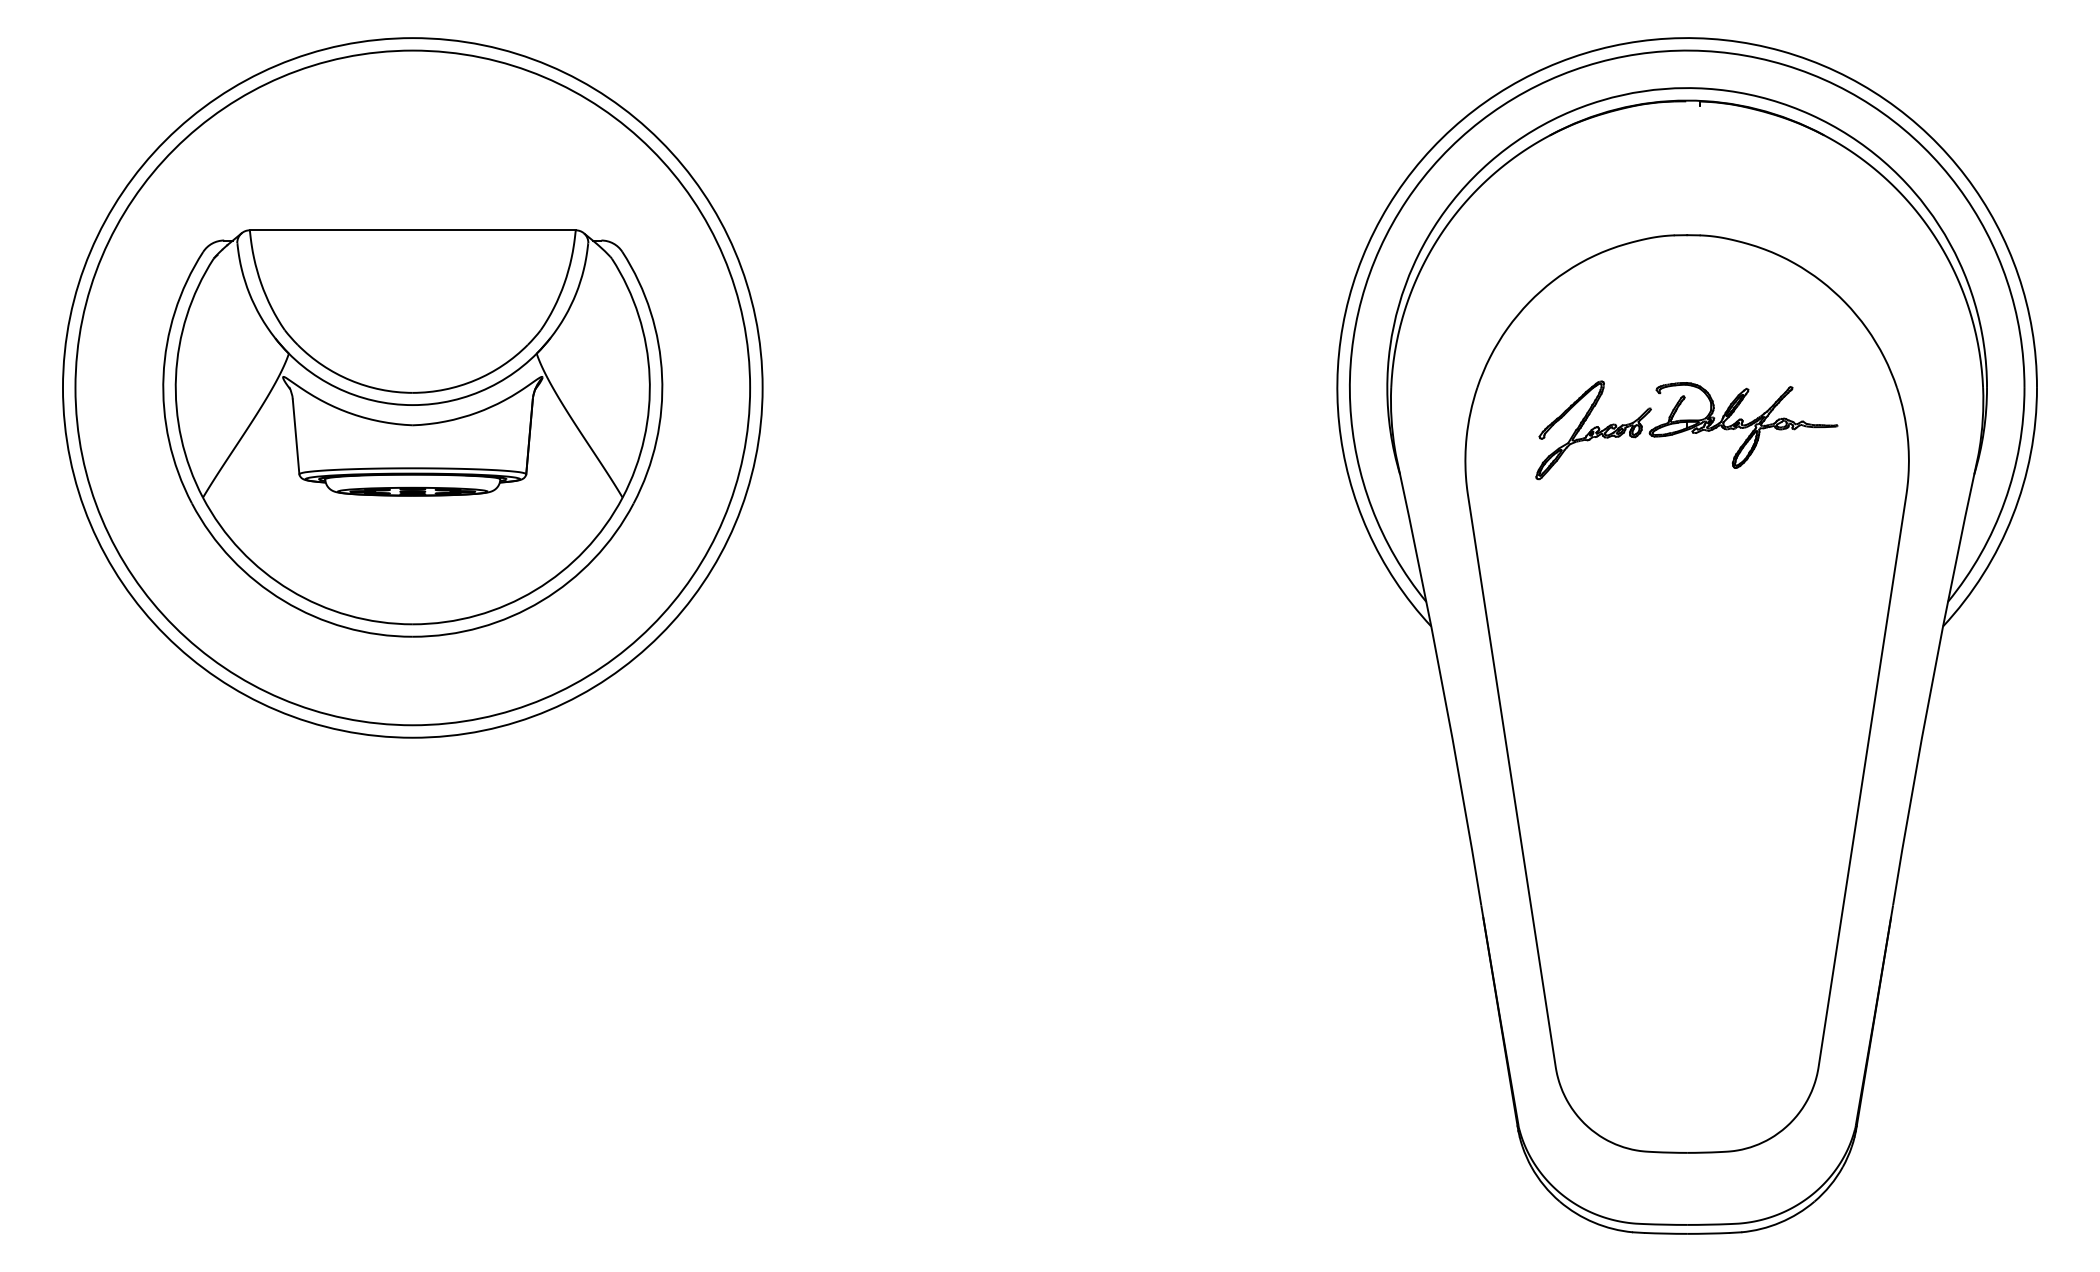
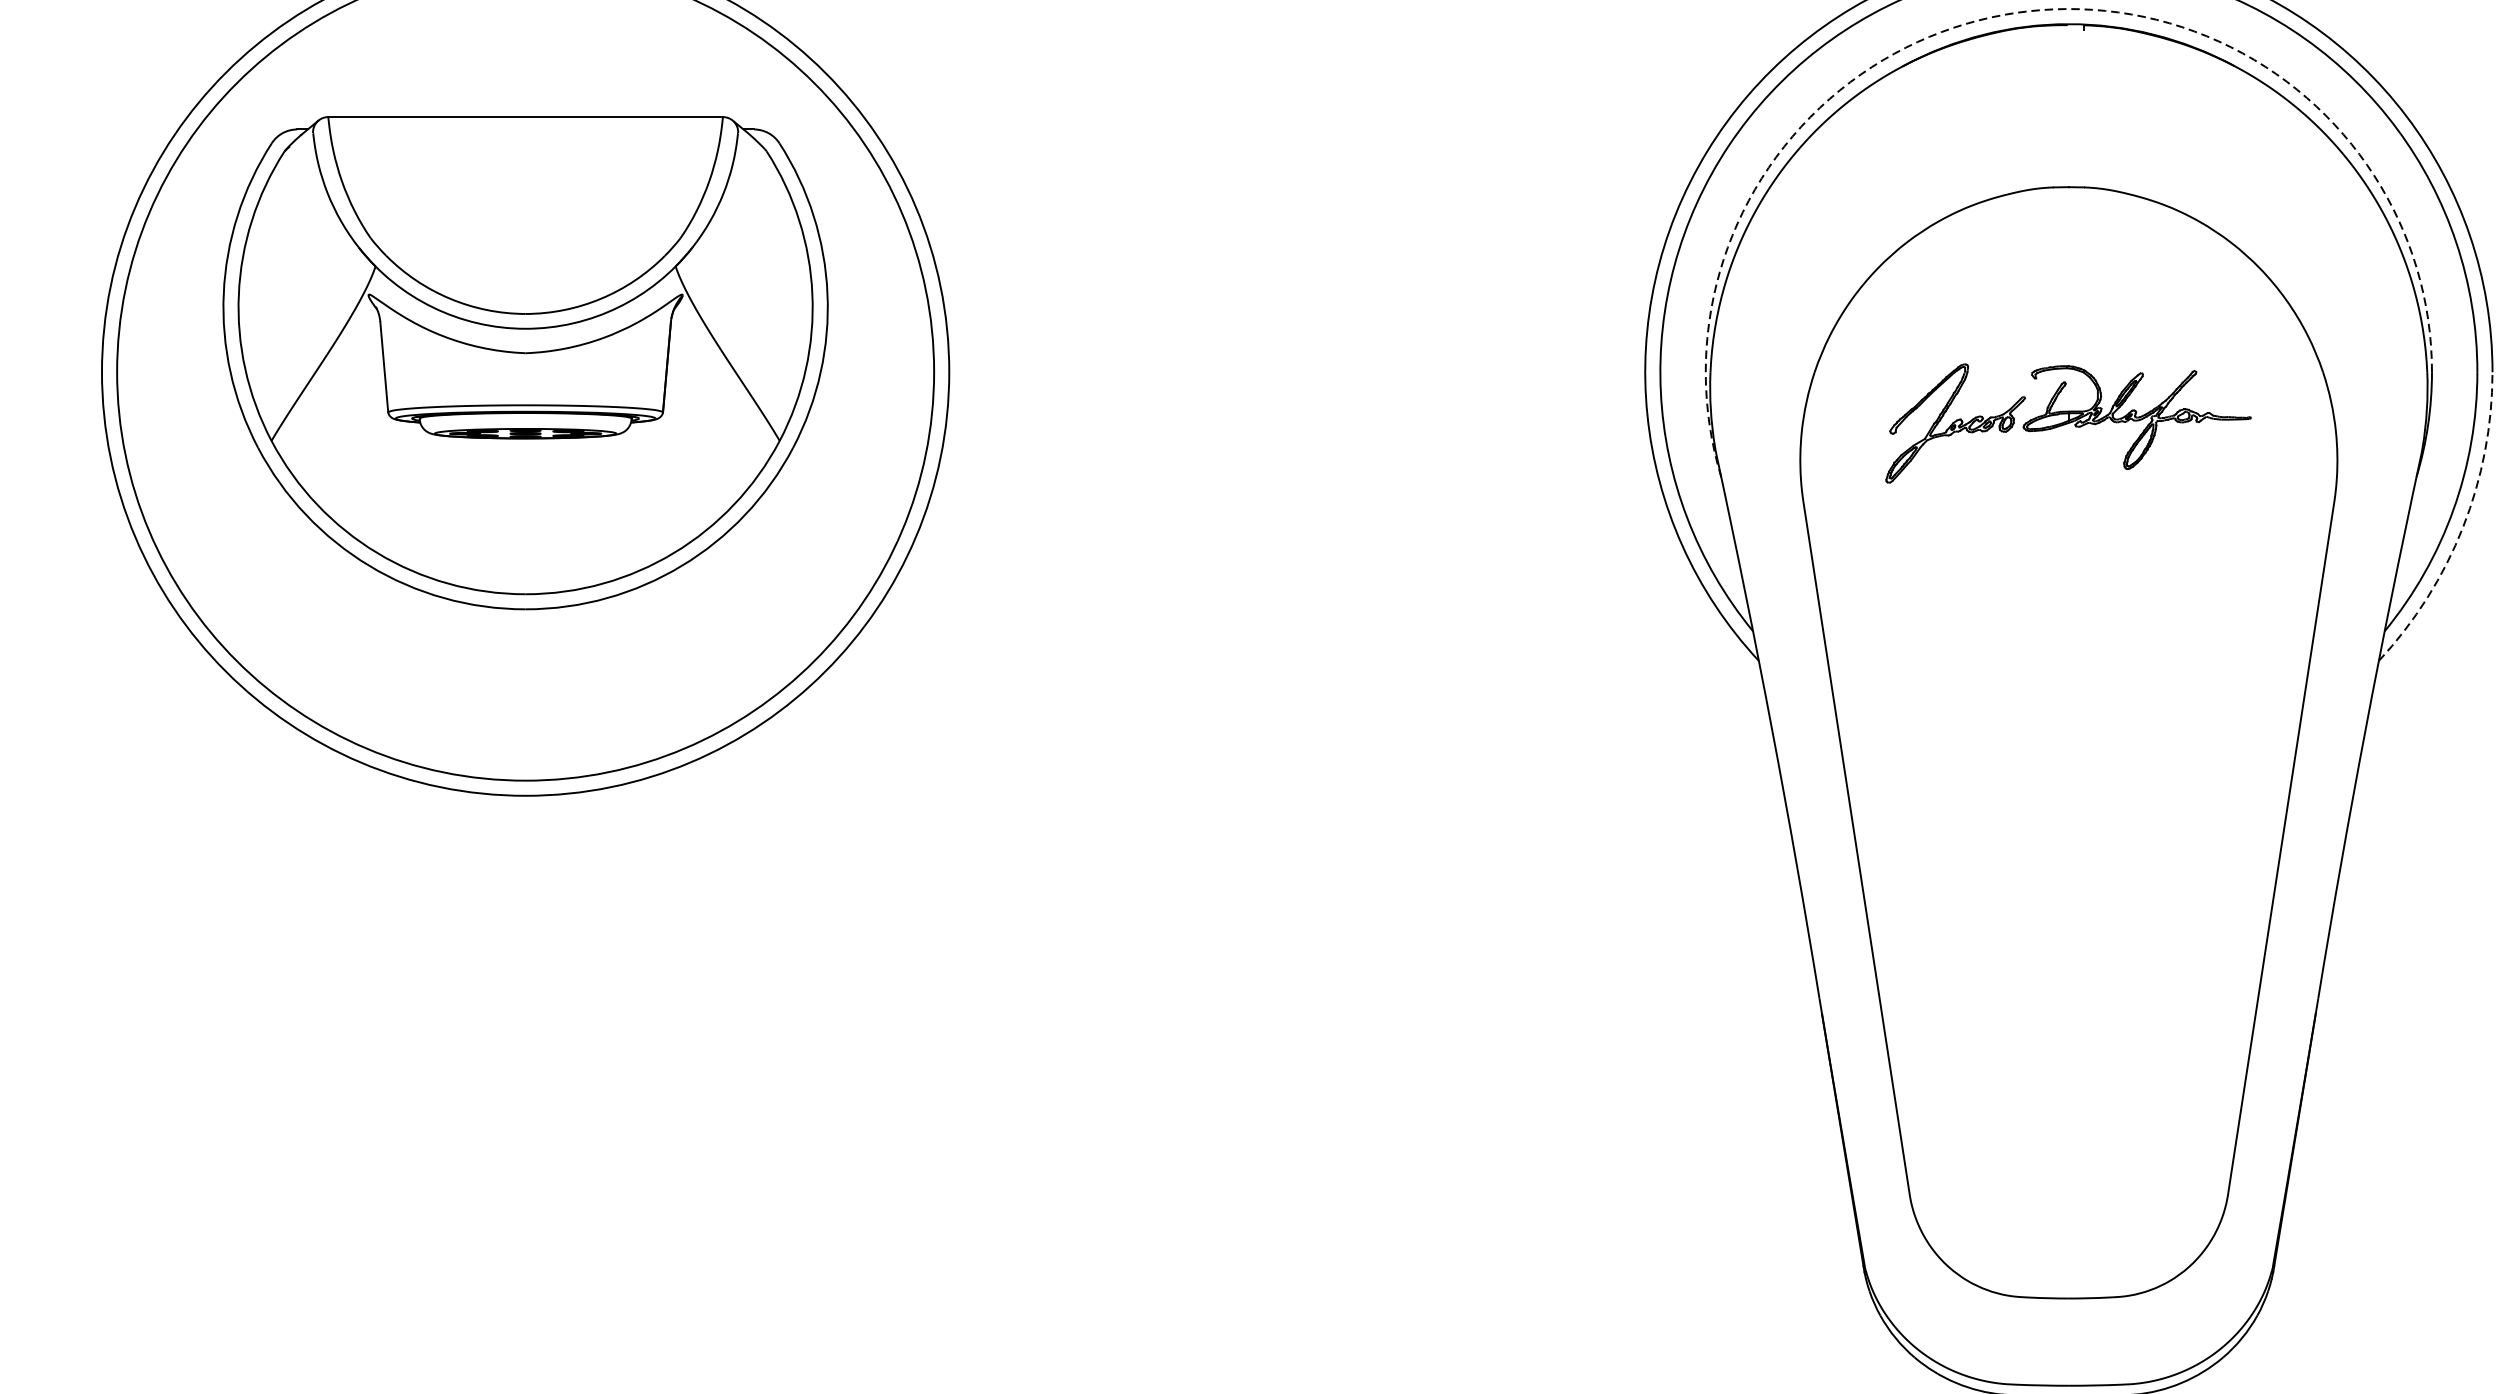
arc: (1643, 91) -> (2015, 13), solid -> dashed
part: (412, 433) -> (525, 363), moved
arc: (2012, 516) -> (2462, 527), solid -> dashed

